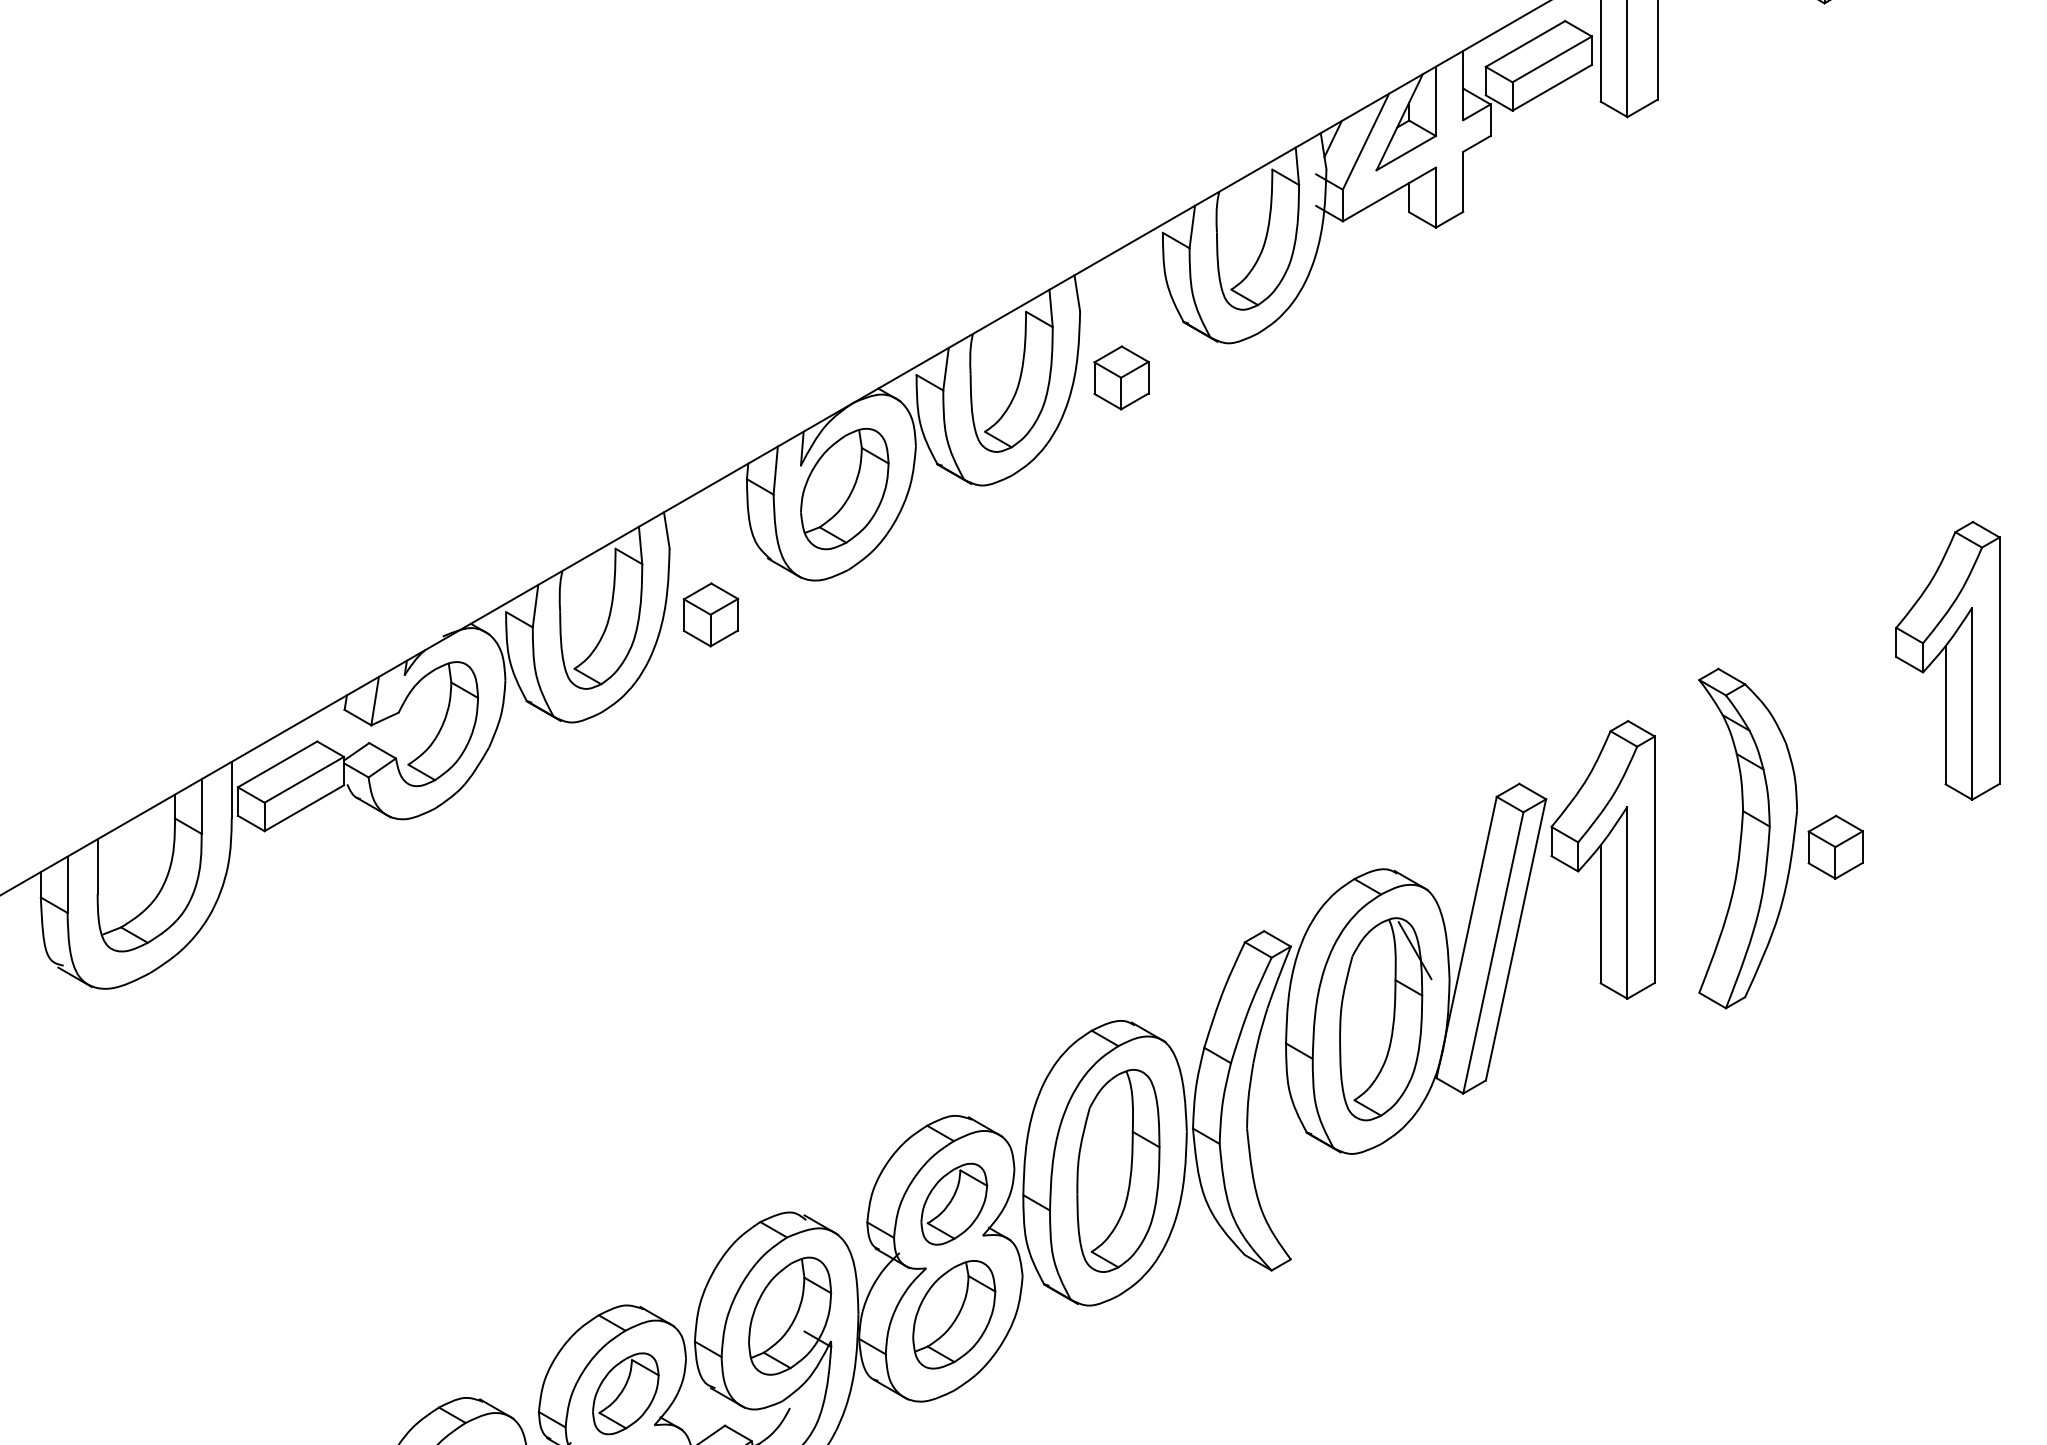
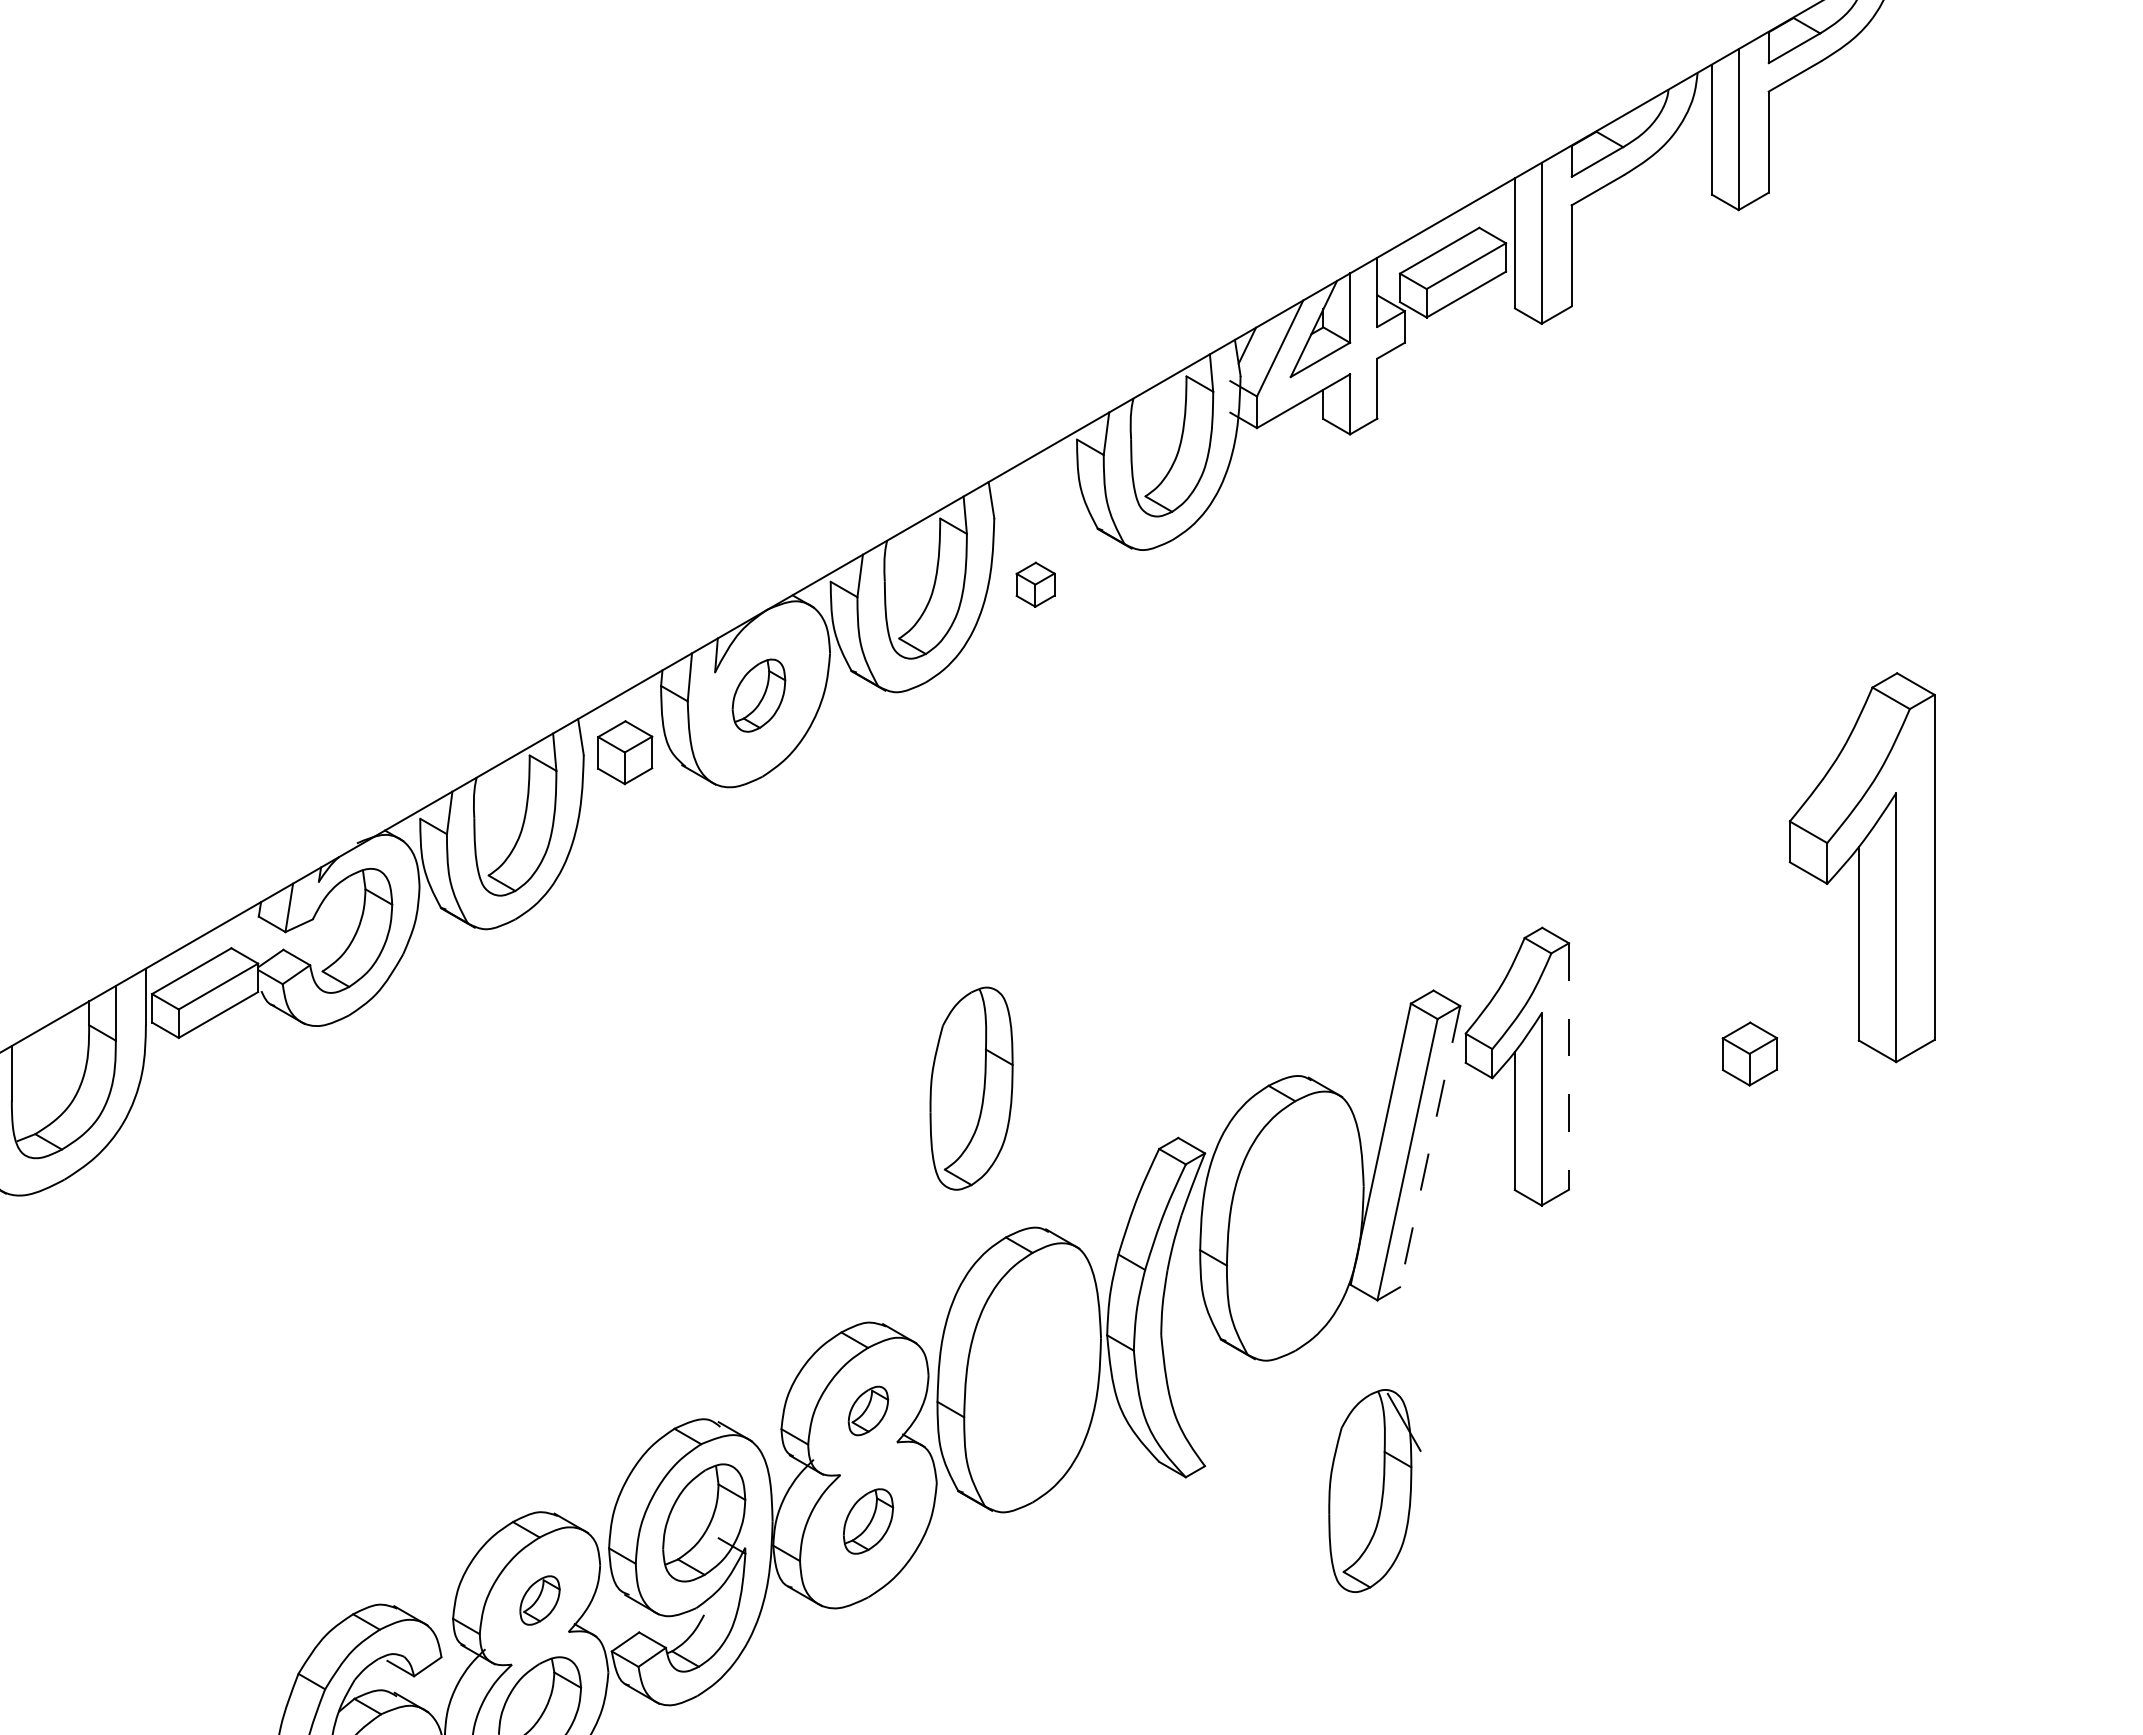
part: (1121, 377) -> (1035, 584), size x0.7
part: (844, 488) -> (758, 695), size x0.6
part: (711, 614) -> (625, 752), moved
part: (1947, 660) -> (1861, 867), size x1.4
part: (1748, 838) -> (1662, 1045), removed
line: (1654, 859) -> (1568, 1066), solid -> dashed
line: (1516, 939) -> (1430, 1146), solid -> dashed
part: (1385, 1018) -> (1374, 1490), moved
part: (1118, 1170) -> (971, 1088), moved
part: (954, 1203) -> (868, 1410), size x0.6
part: (954, 1314) -> (868, 1521), size x0.6
part: (625, 1393) -> (539, 1600), size x0.6

